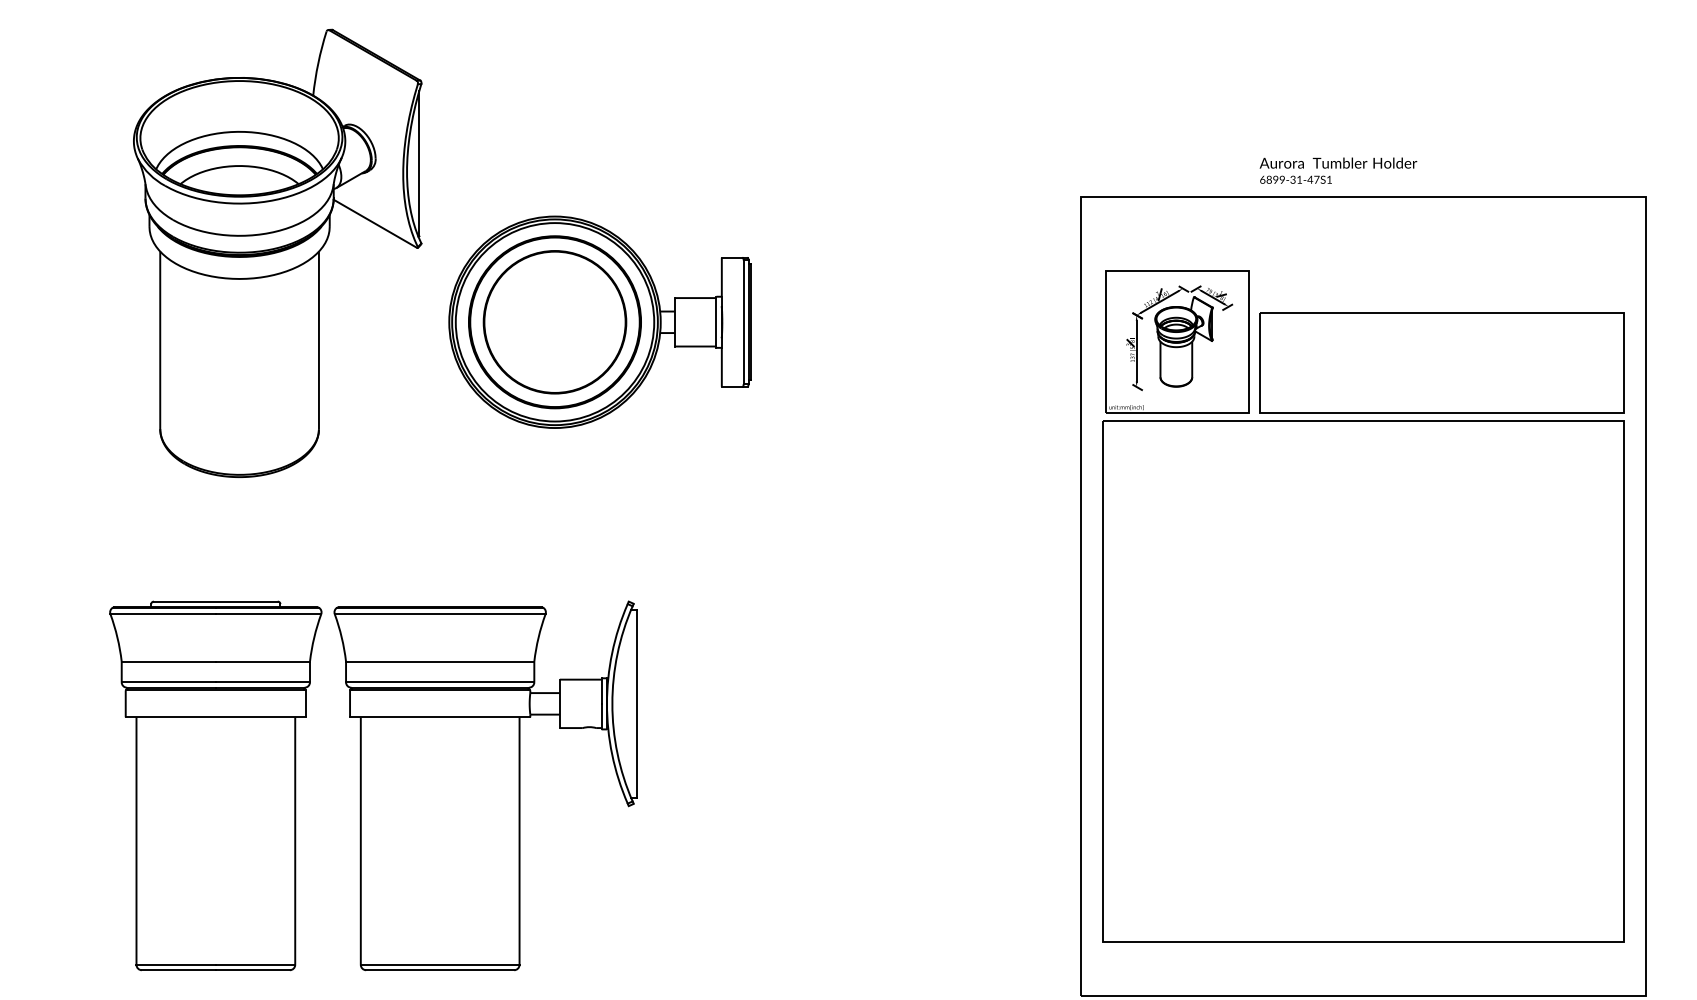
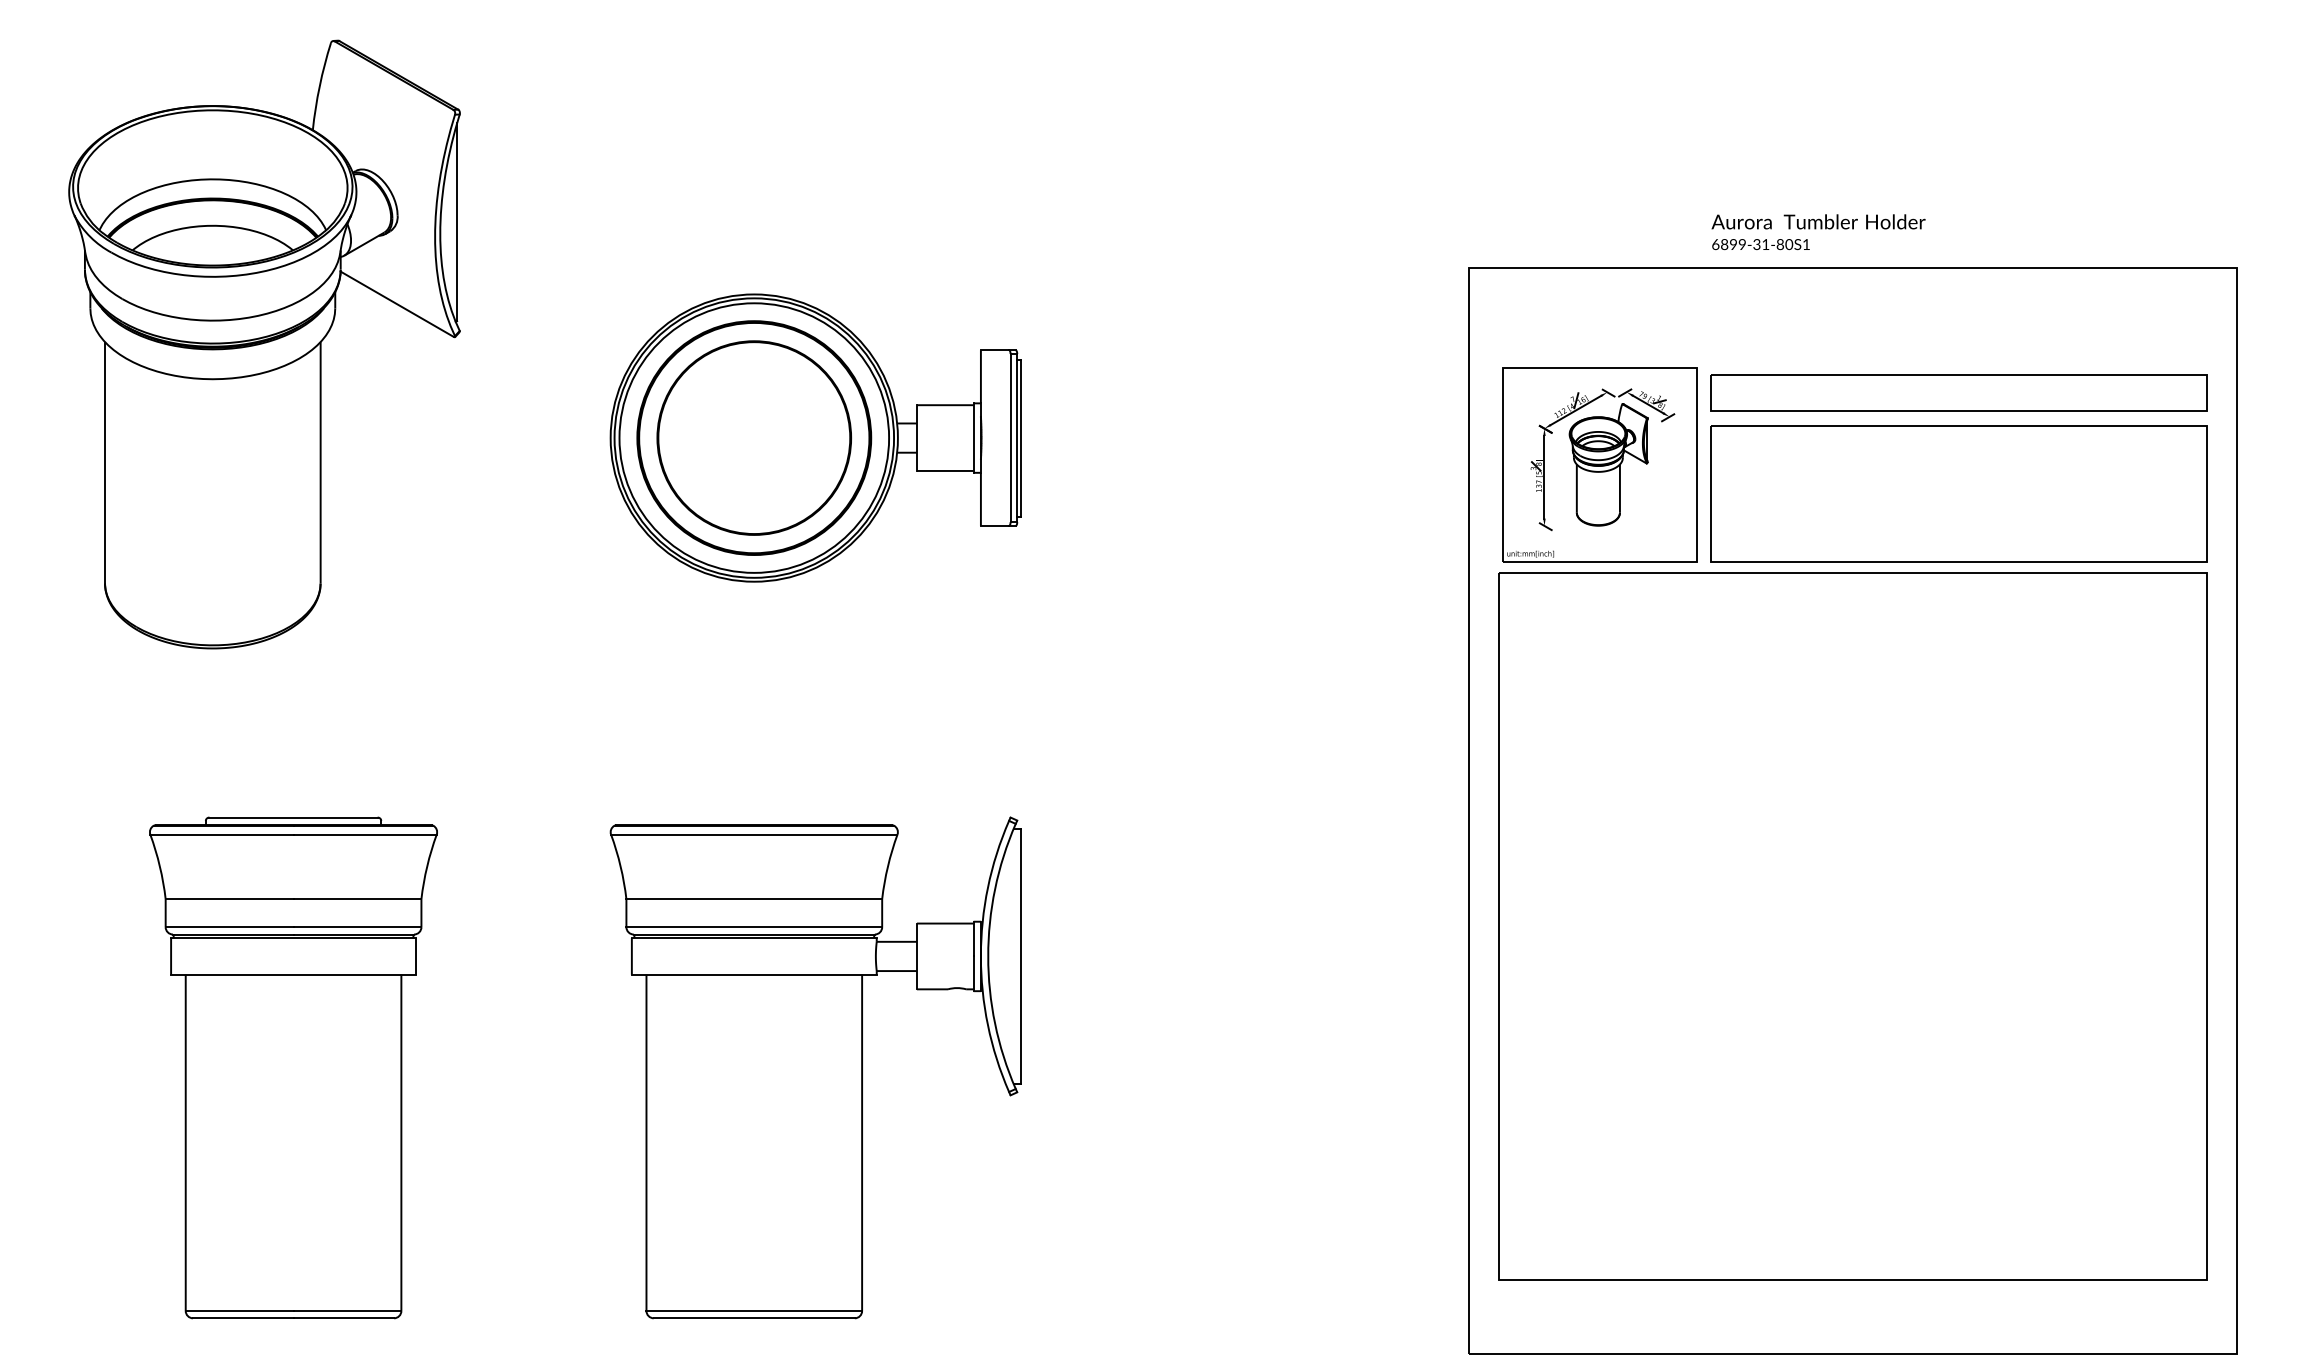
text: (1313, 179) -> (1784, 244), 6899-31-47S1 -> 6899-31-80S1
part: (277, 253) -> (264, 344), moved
part: (1441, 288) -> (1958, 392), added
part: (485, 785) -> (815, 1067), moved

